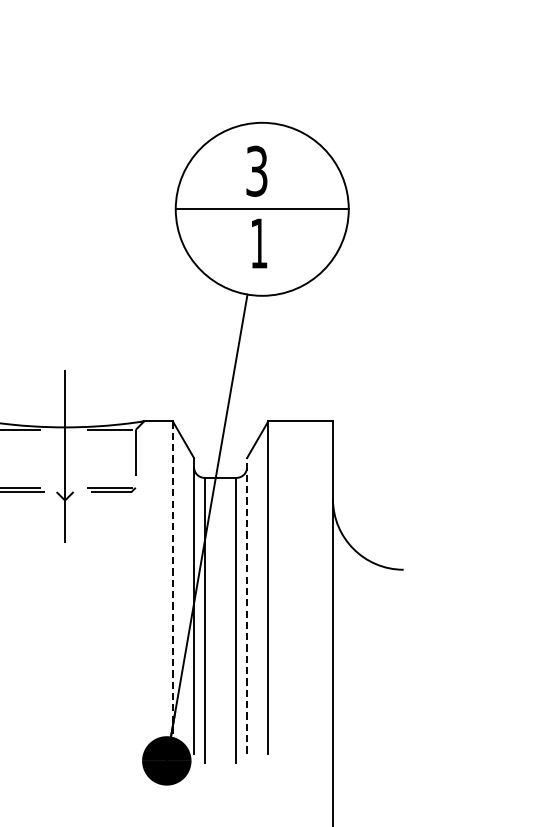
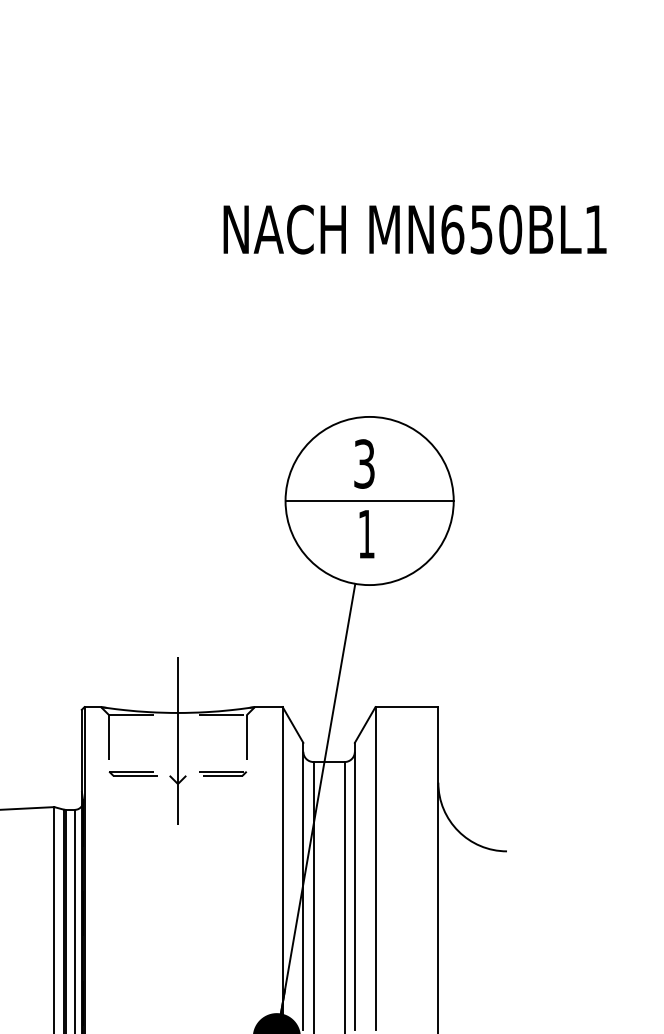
line: (172, 588) -> (282, 869), dashed -> solid
line: (246, 605) -> (354, 886), dashed -> solid

